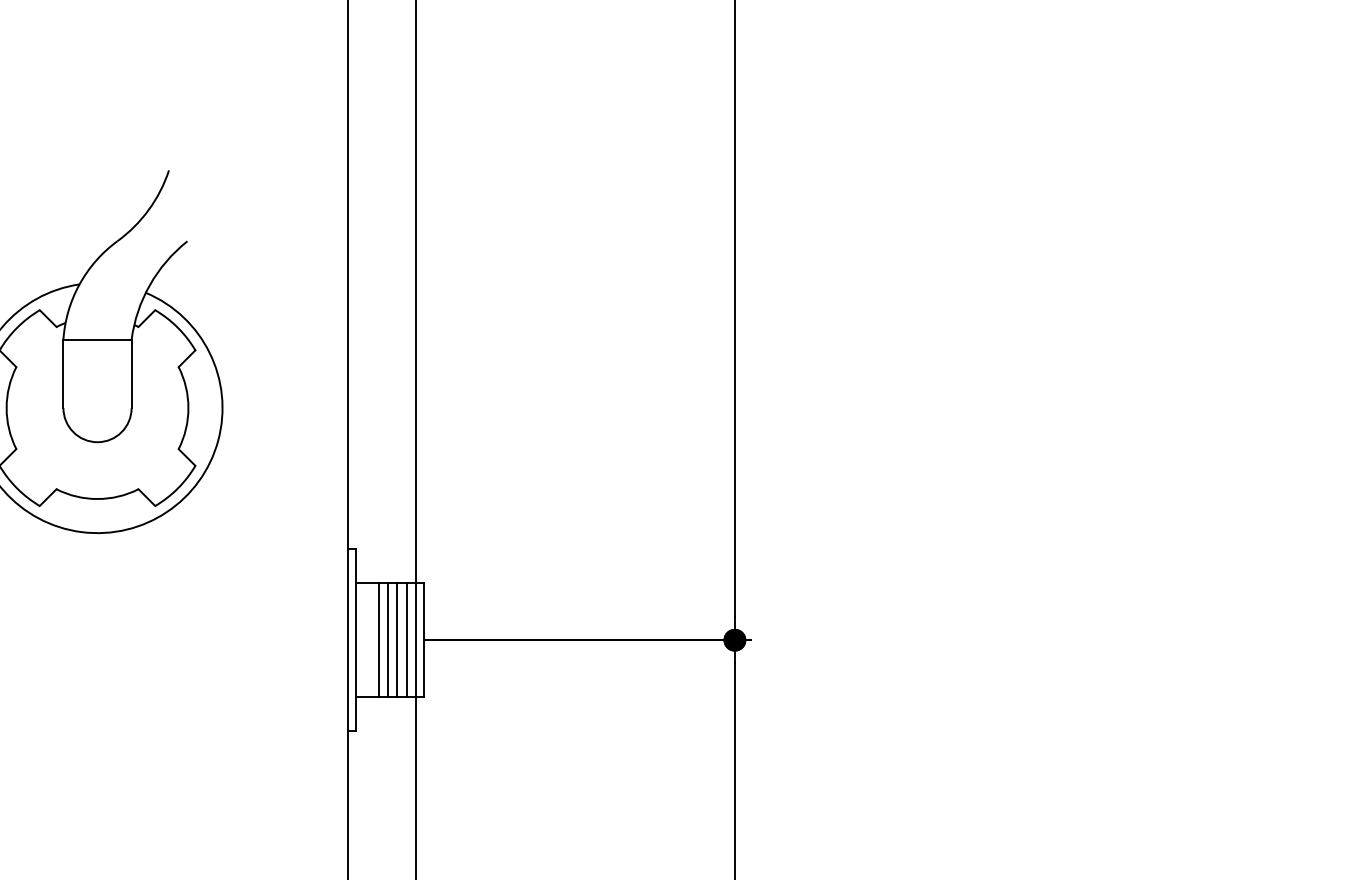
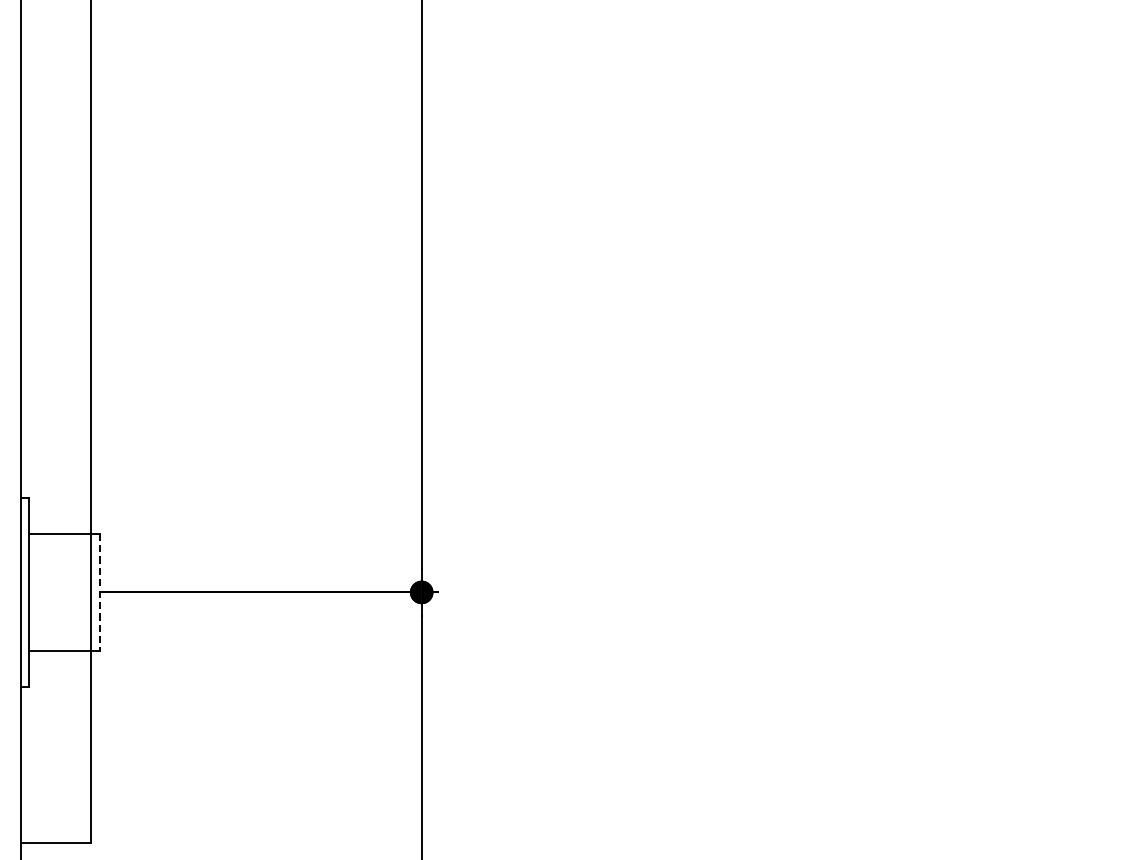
line: (378, 640) -> (52, 592), removed
line: (387, 640) -> (62, 592), removed
line: (397, 640) -> (72, 592), removed
line: (406, 640) -> (81, 592), removed
line: (423, 640) -> (99, 592), solid -> dashed

